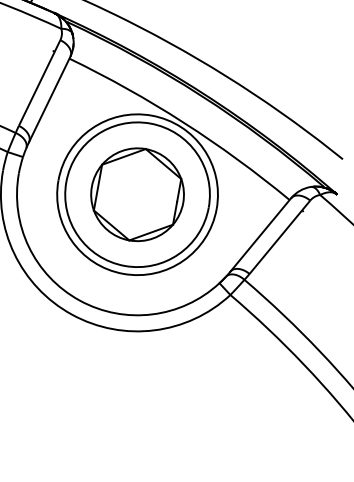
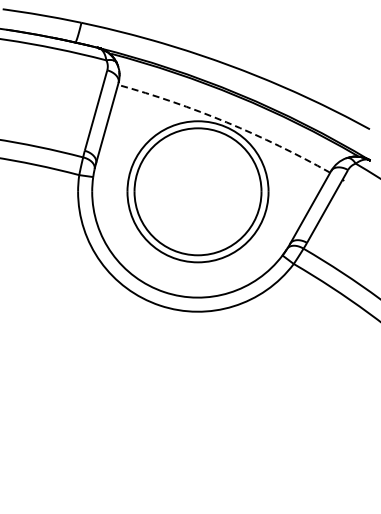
arc: (183, 122) -> (226, 122), solid -> dashed
part: (137, 194) -> (197, 191), removed

